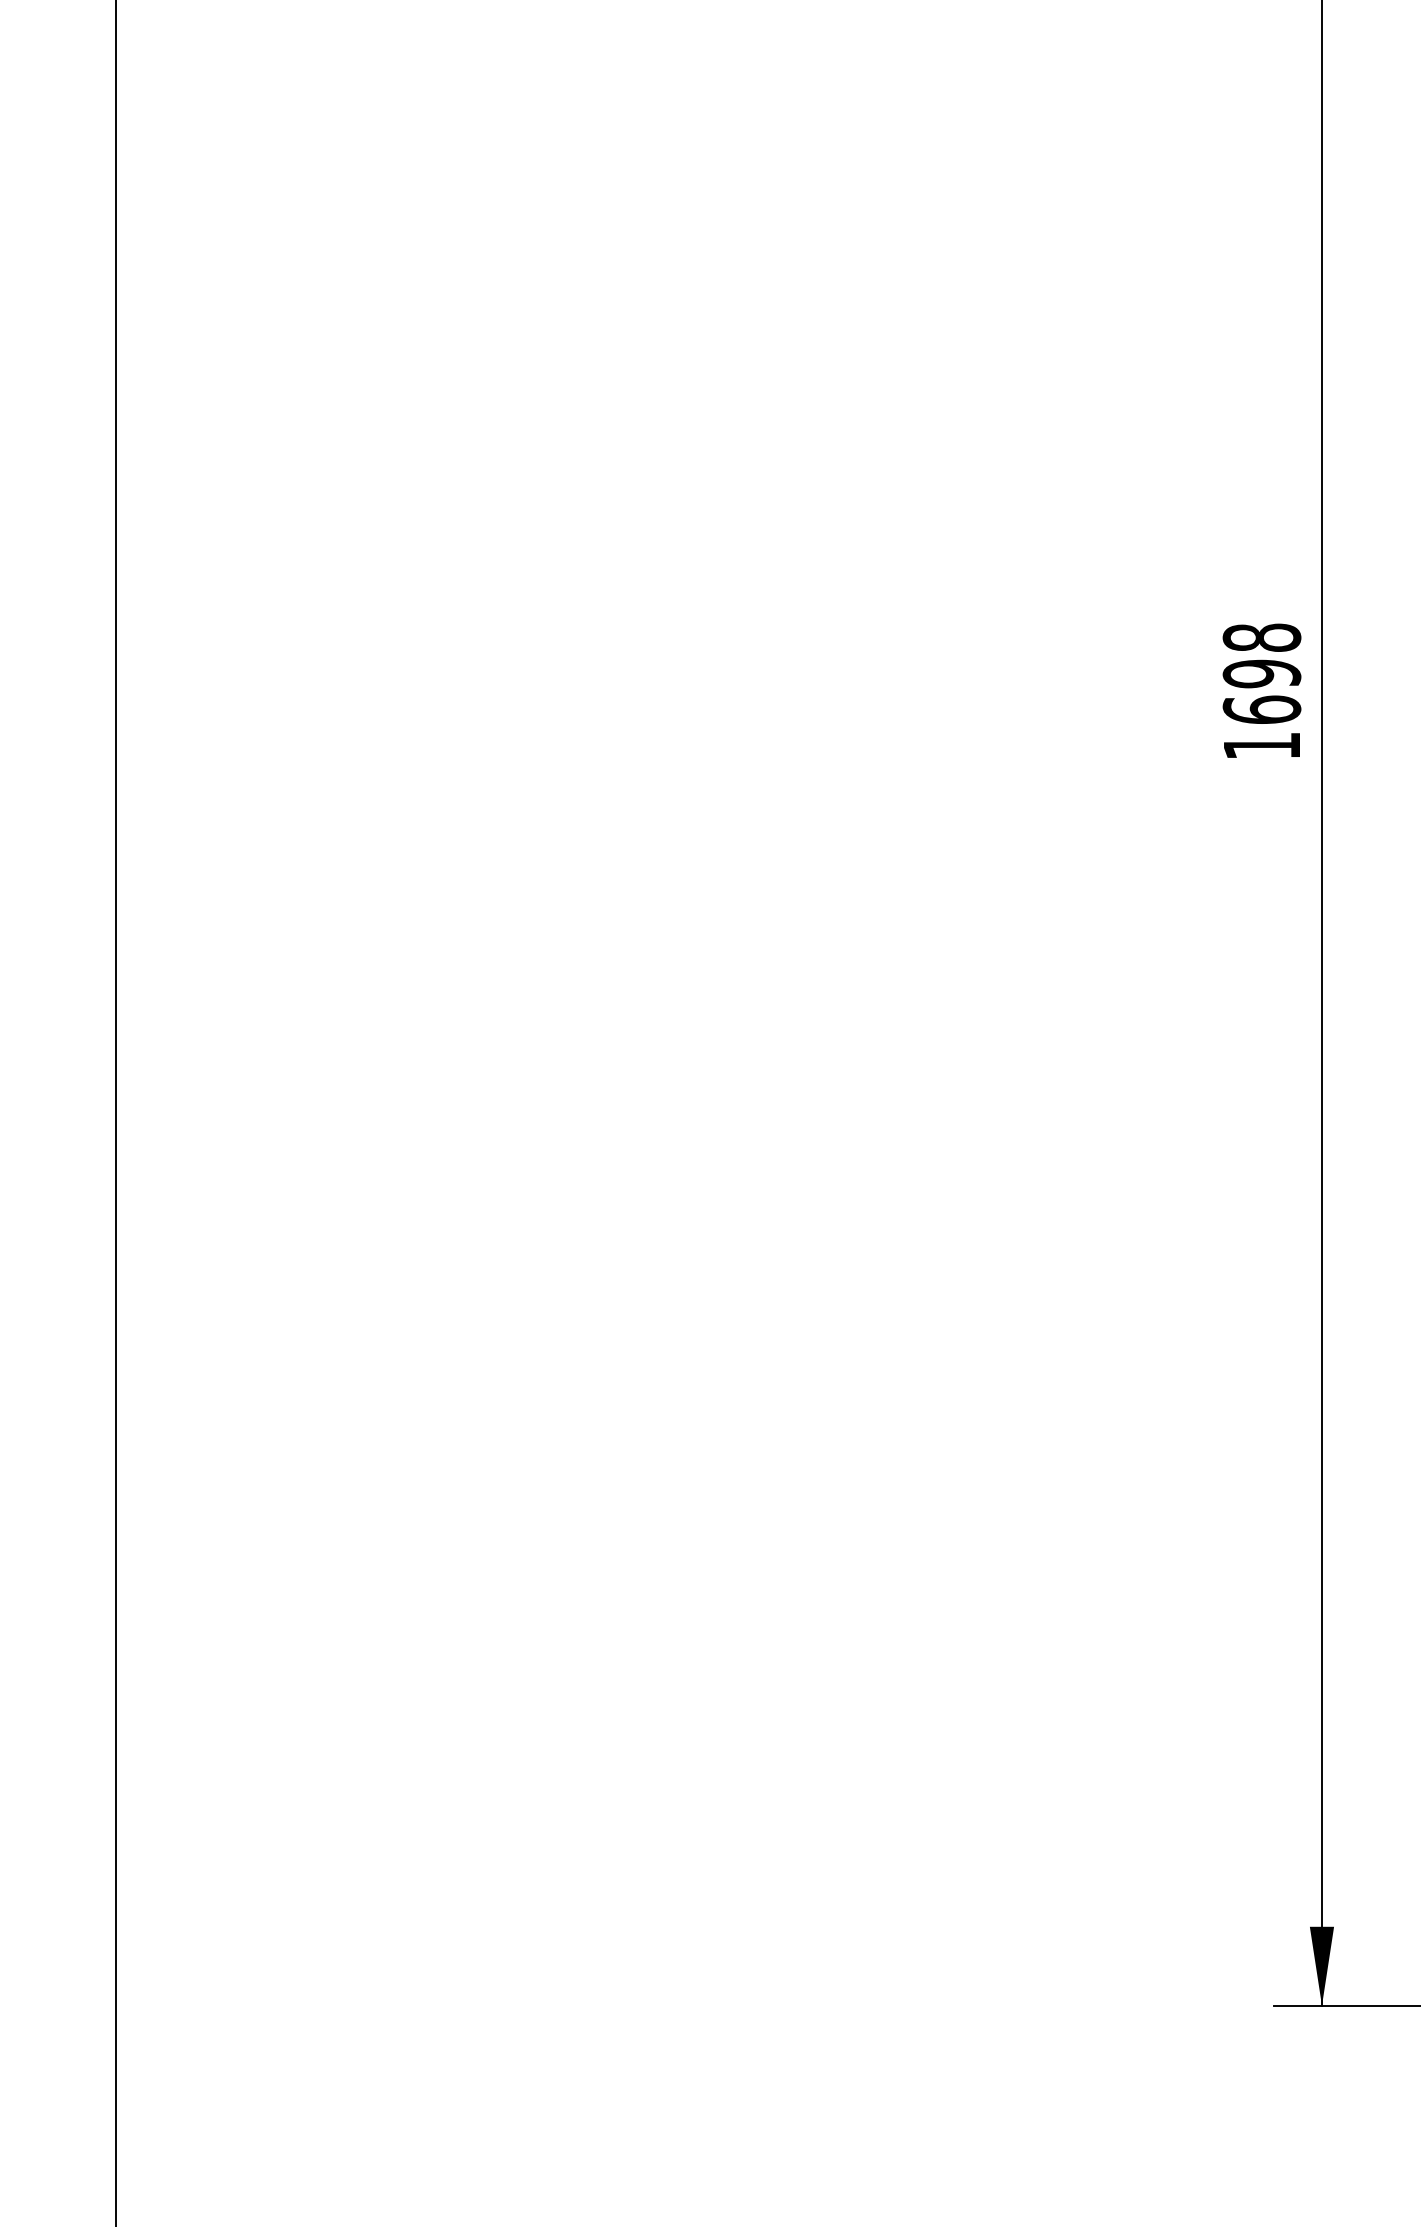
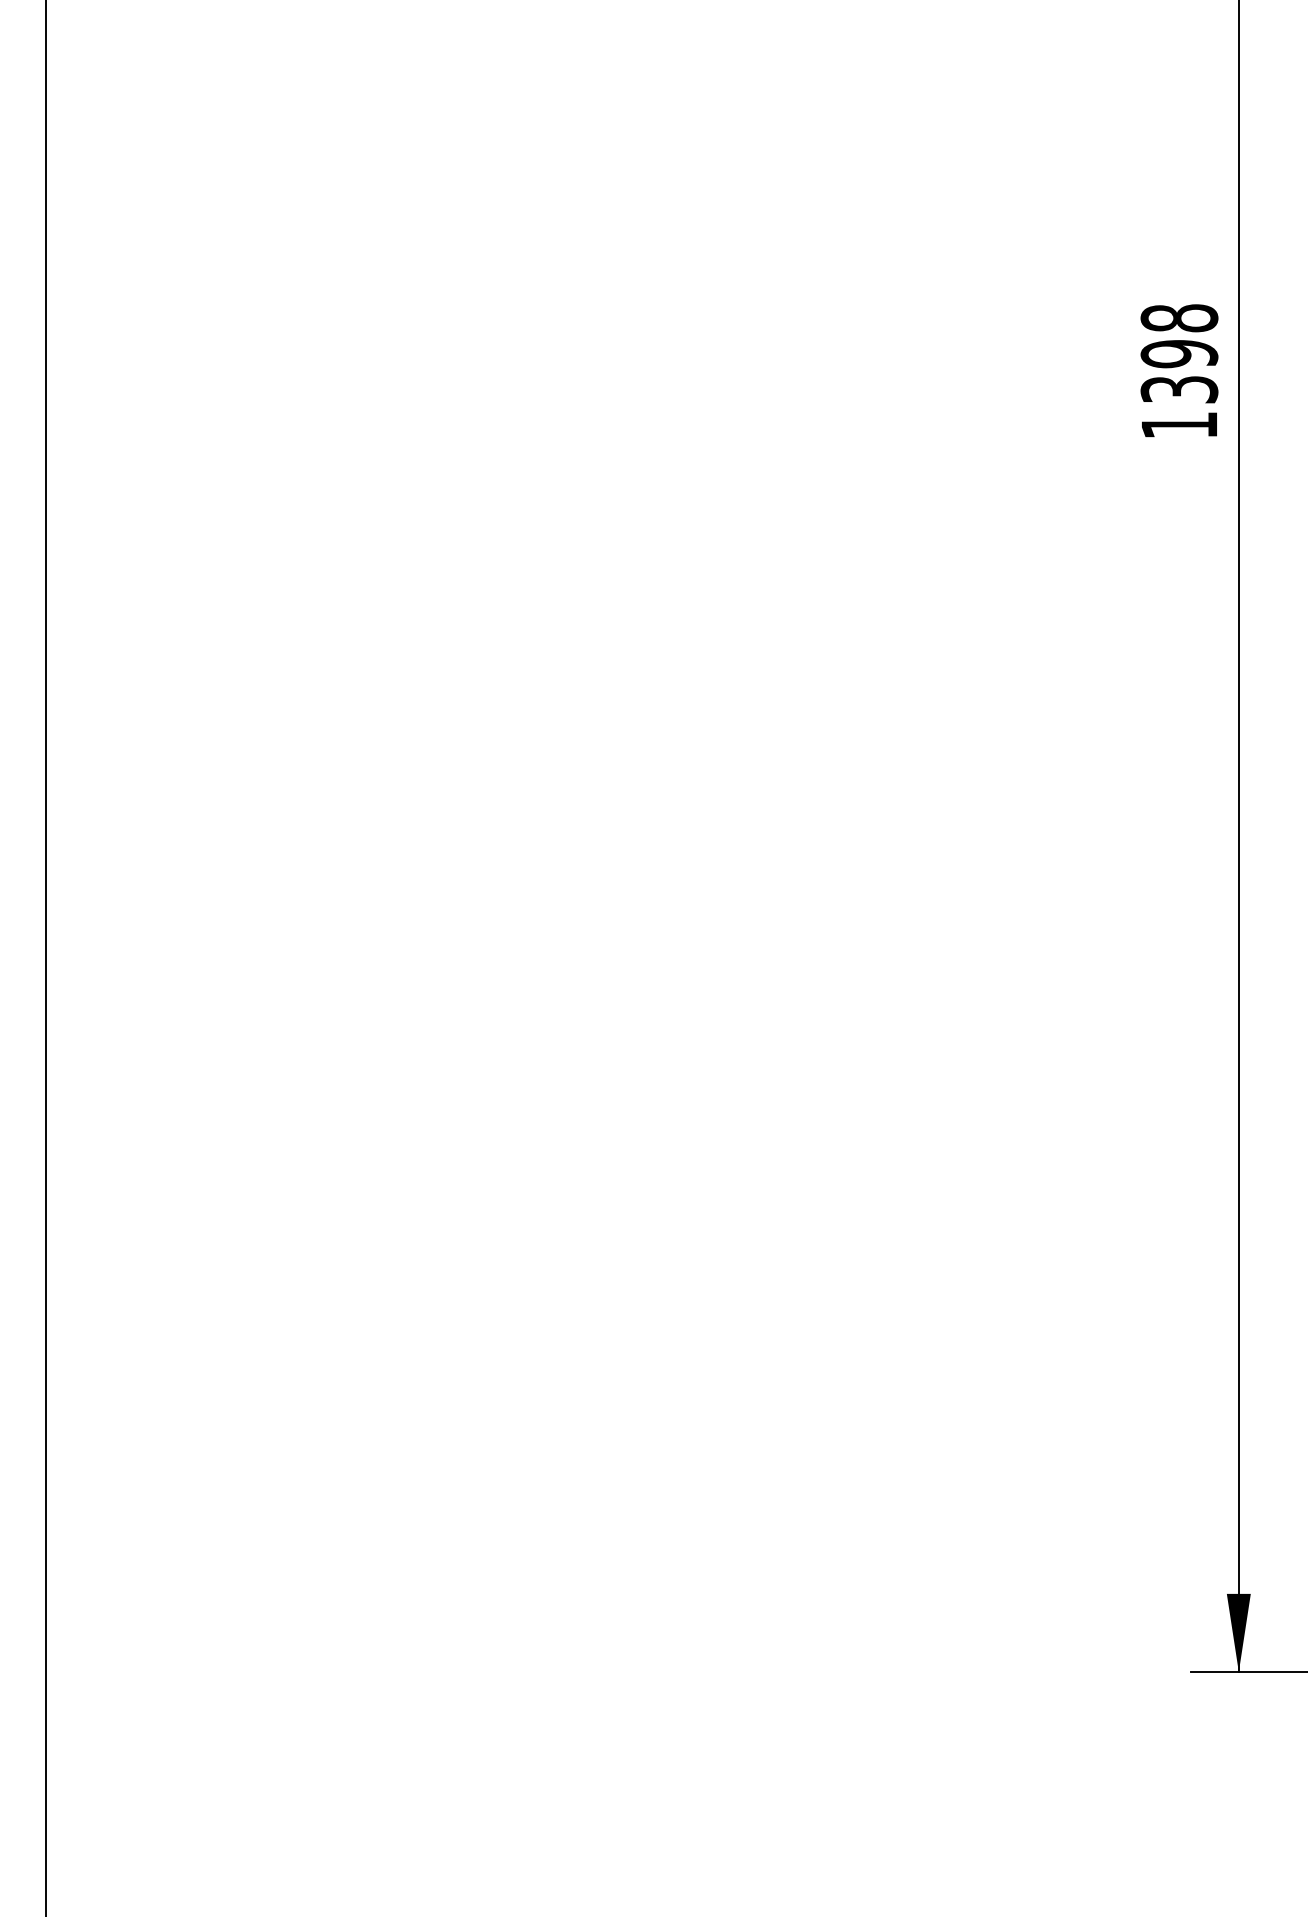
text: (1261, 709) -> (1178, 389), 1698 -> 1398

